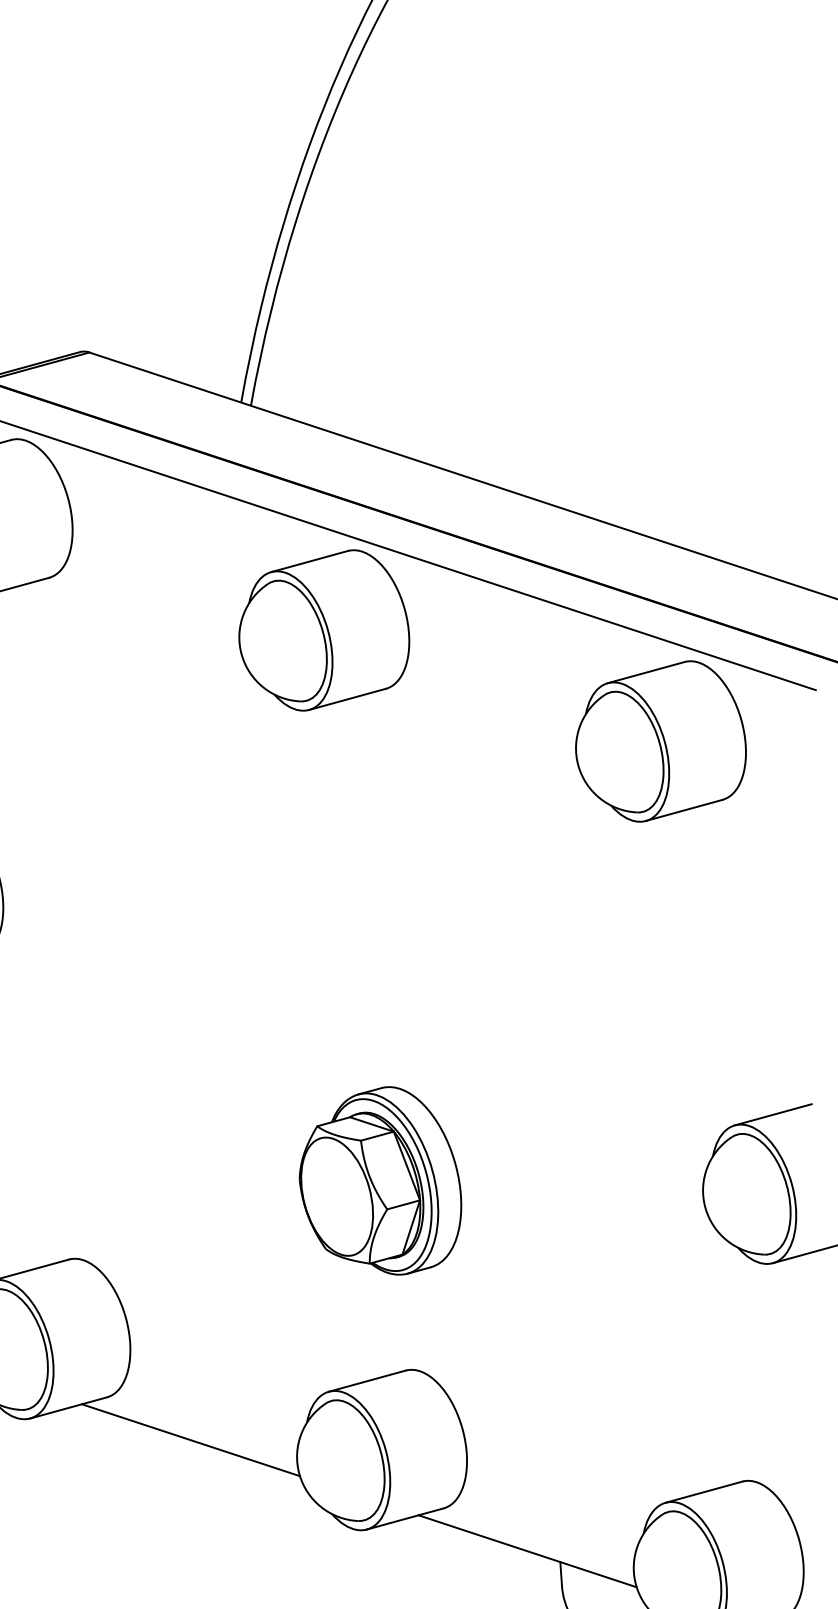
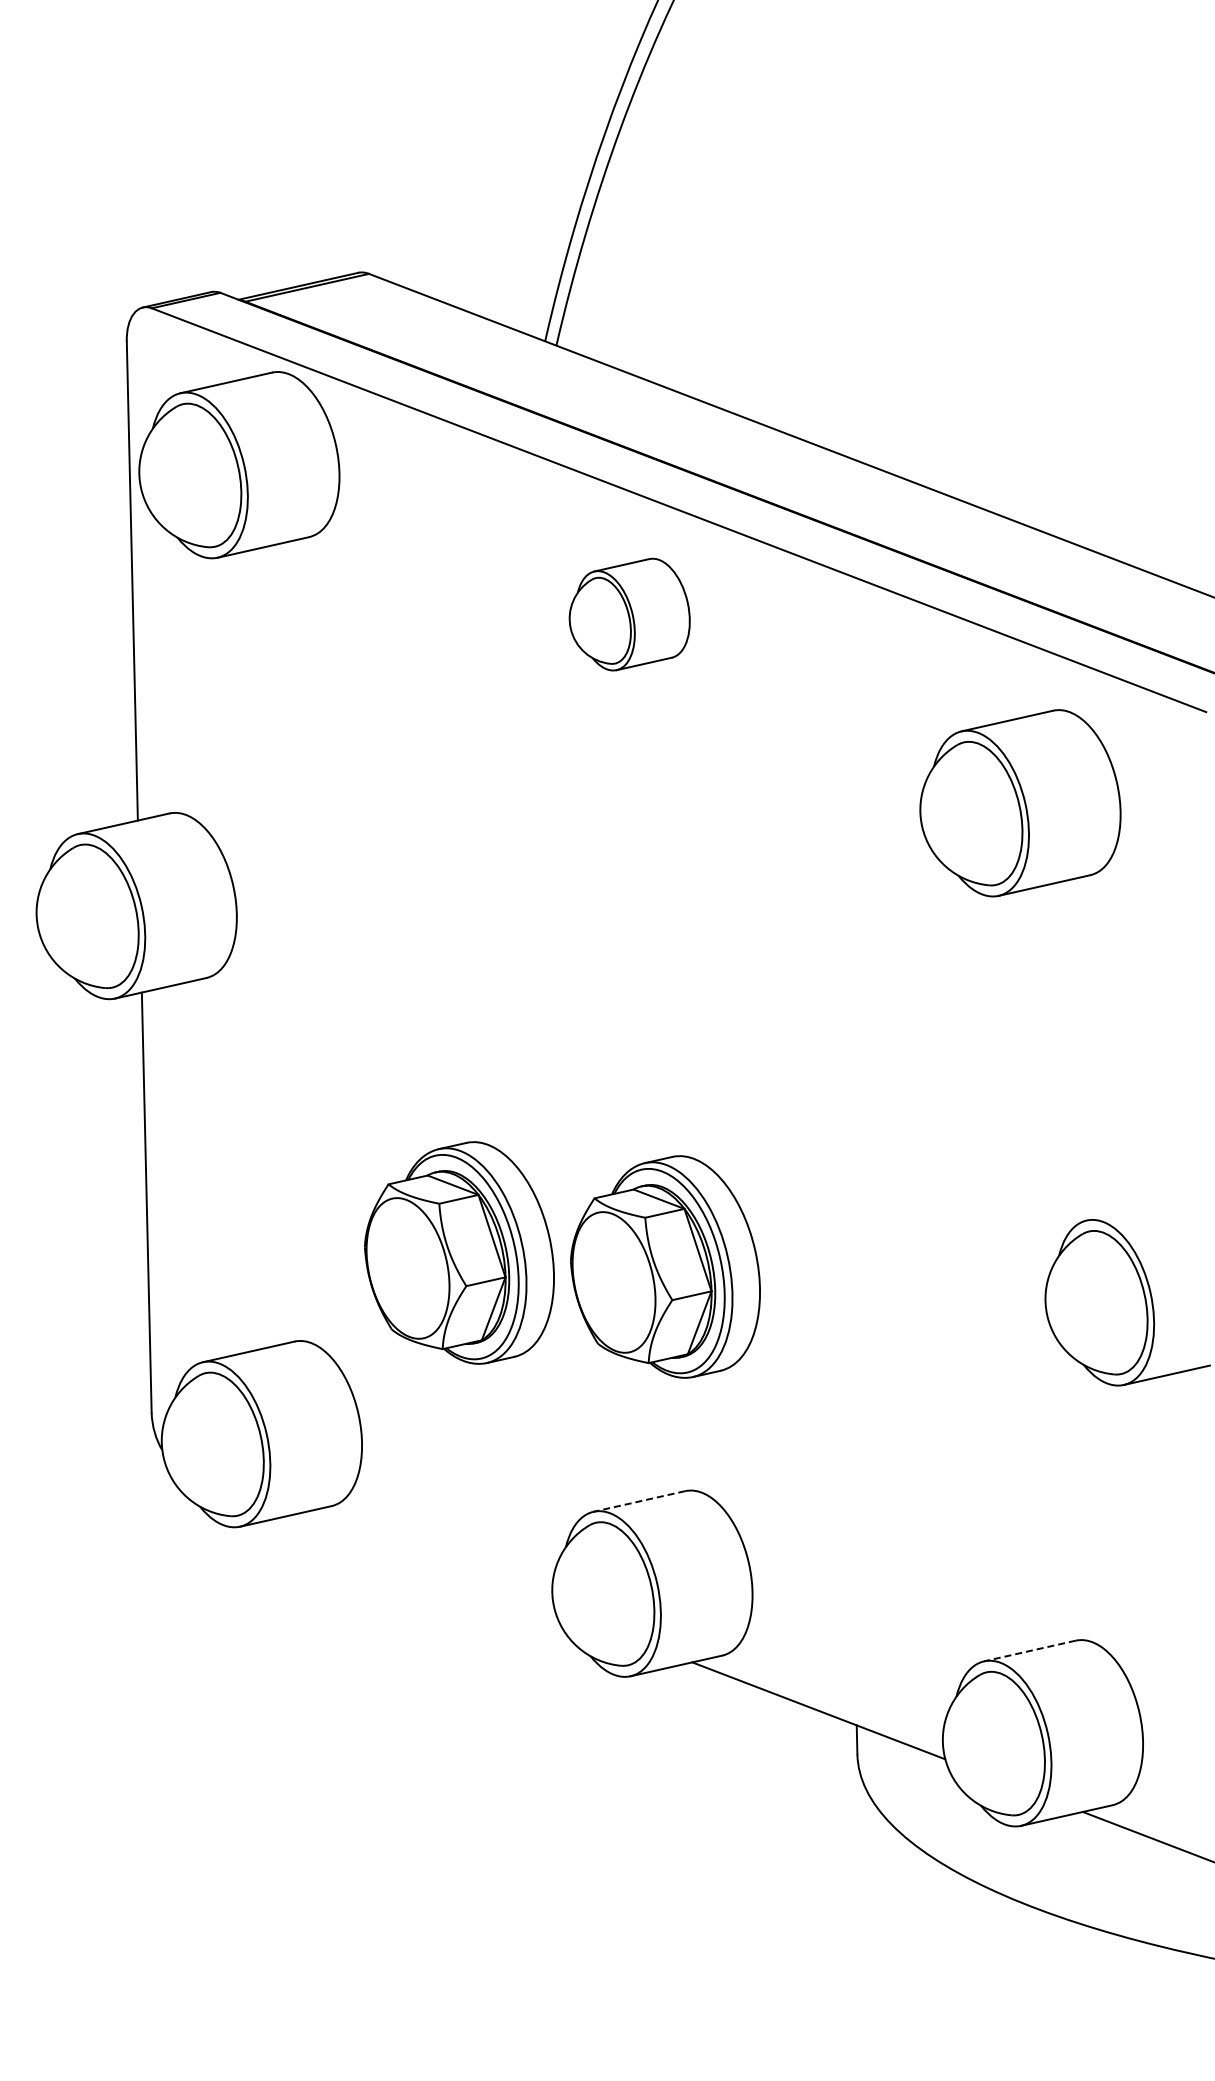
part: (323, 630) -> (629, 614), size x0.6
part: (660, 741) -> (1020, 803), moved
line: (773, 1114) -> (1132, 1209), removed
part: (205, 1177) -> (459, 1252), added
line: (367, 1381) -> (639, 1501), solid -> dashed
line: (190, 1439) -> (427, 1560), removed
line: (703, 1492) -> (1029, 1651), solid -> dashed

